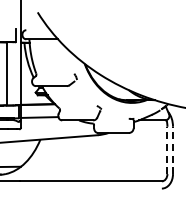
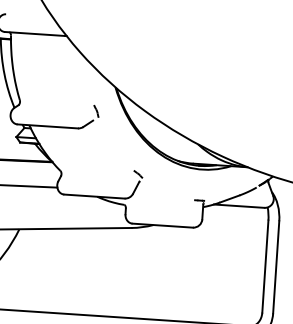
line: (167, 150) -> (265, 266), dashed -> solid
line: (173, 150) -> (277, 267), dashed -> solid

